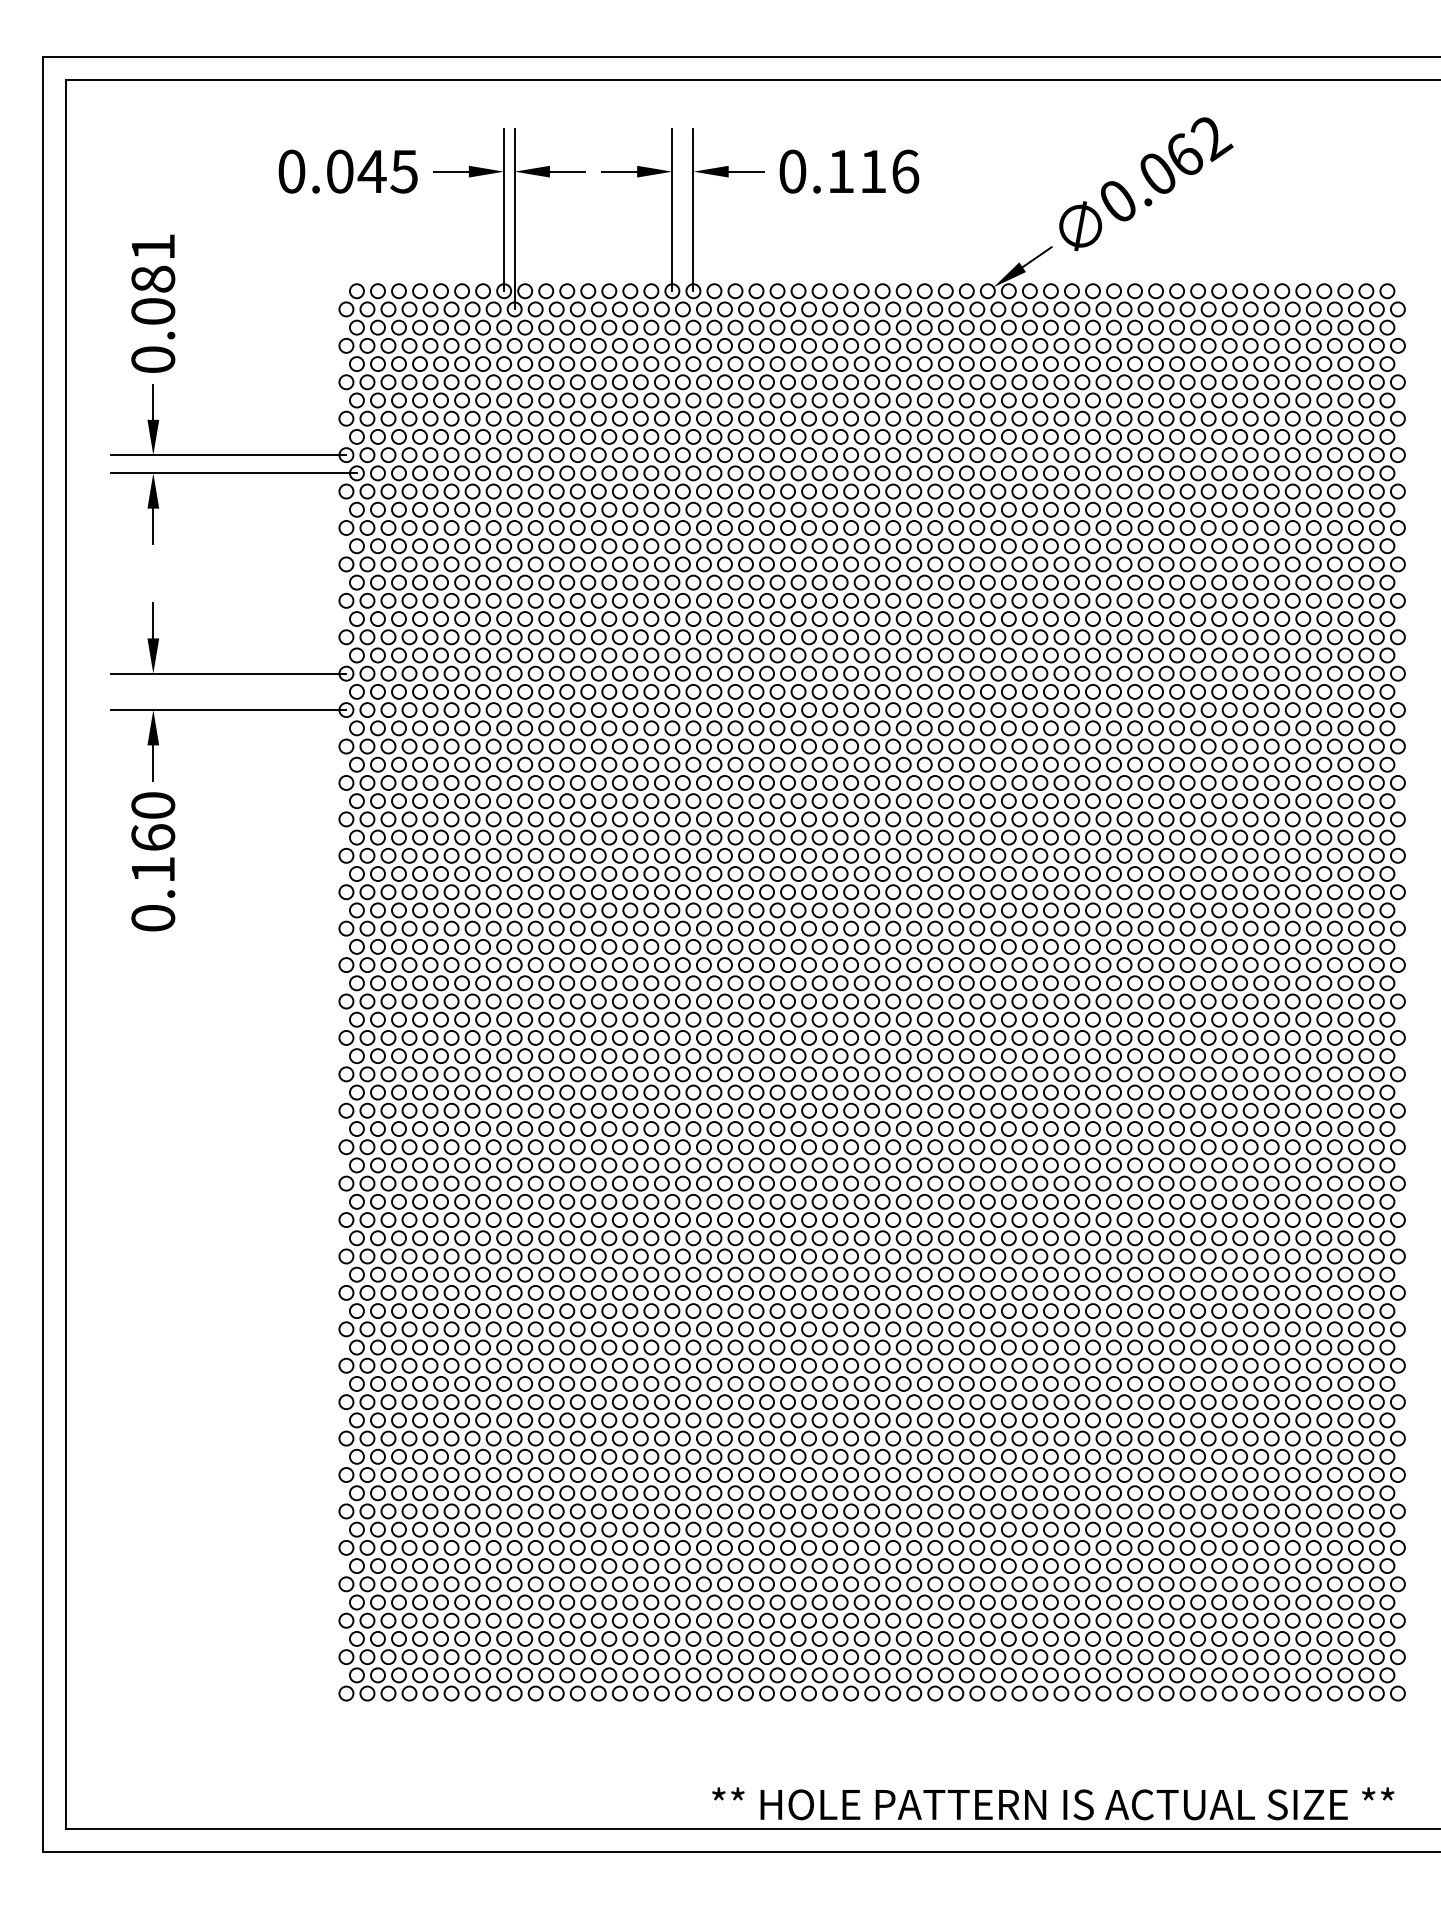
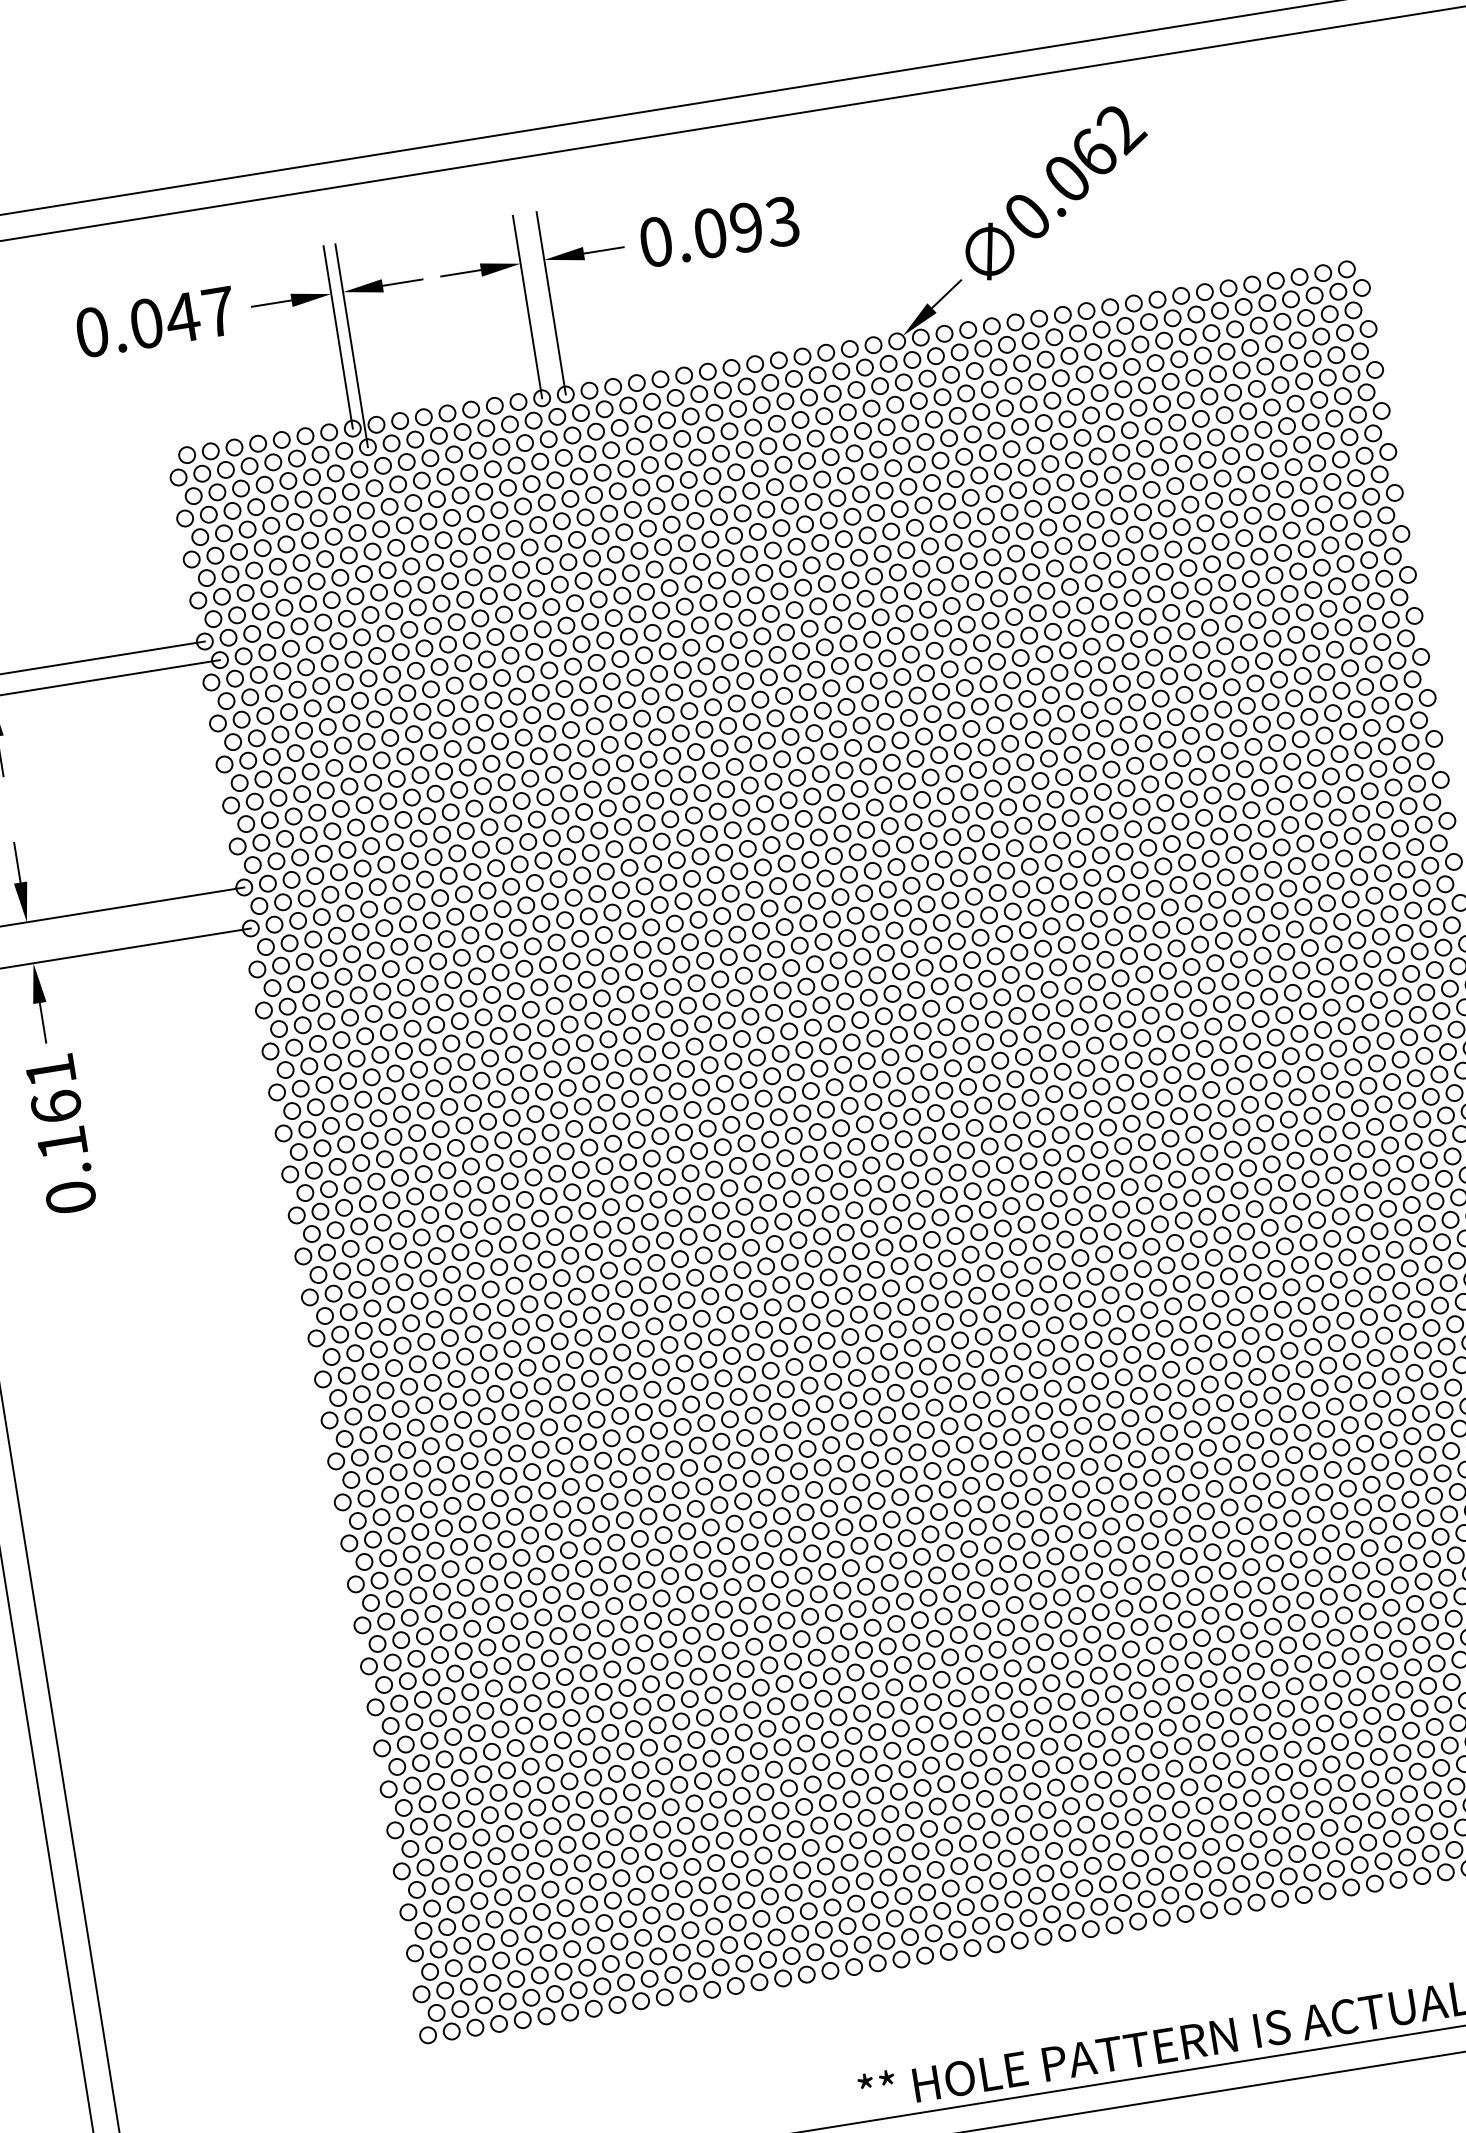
text: (403, 171) -> (217, 312), 0.045 -> 0.047
text: (873, 171) -> (746, 227), 0.116 -> 0.093
text: (153, 805) -> (50, 1070), 0.160 -> 0.161

